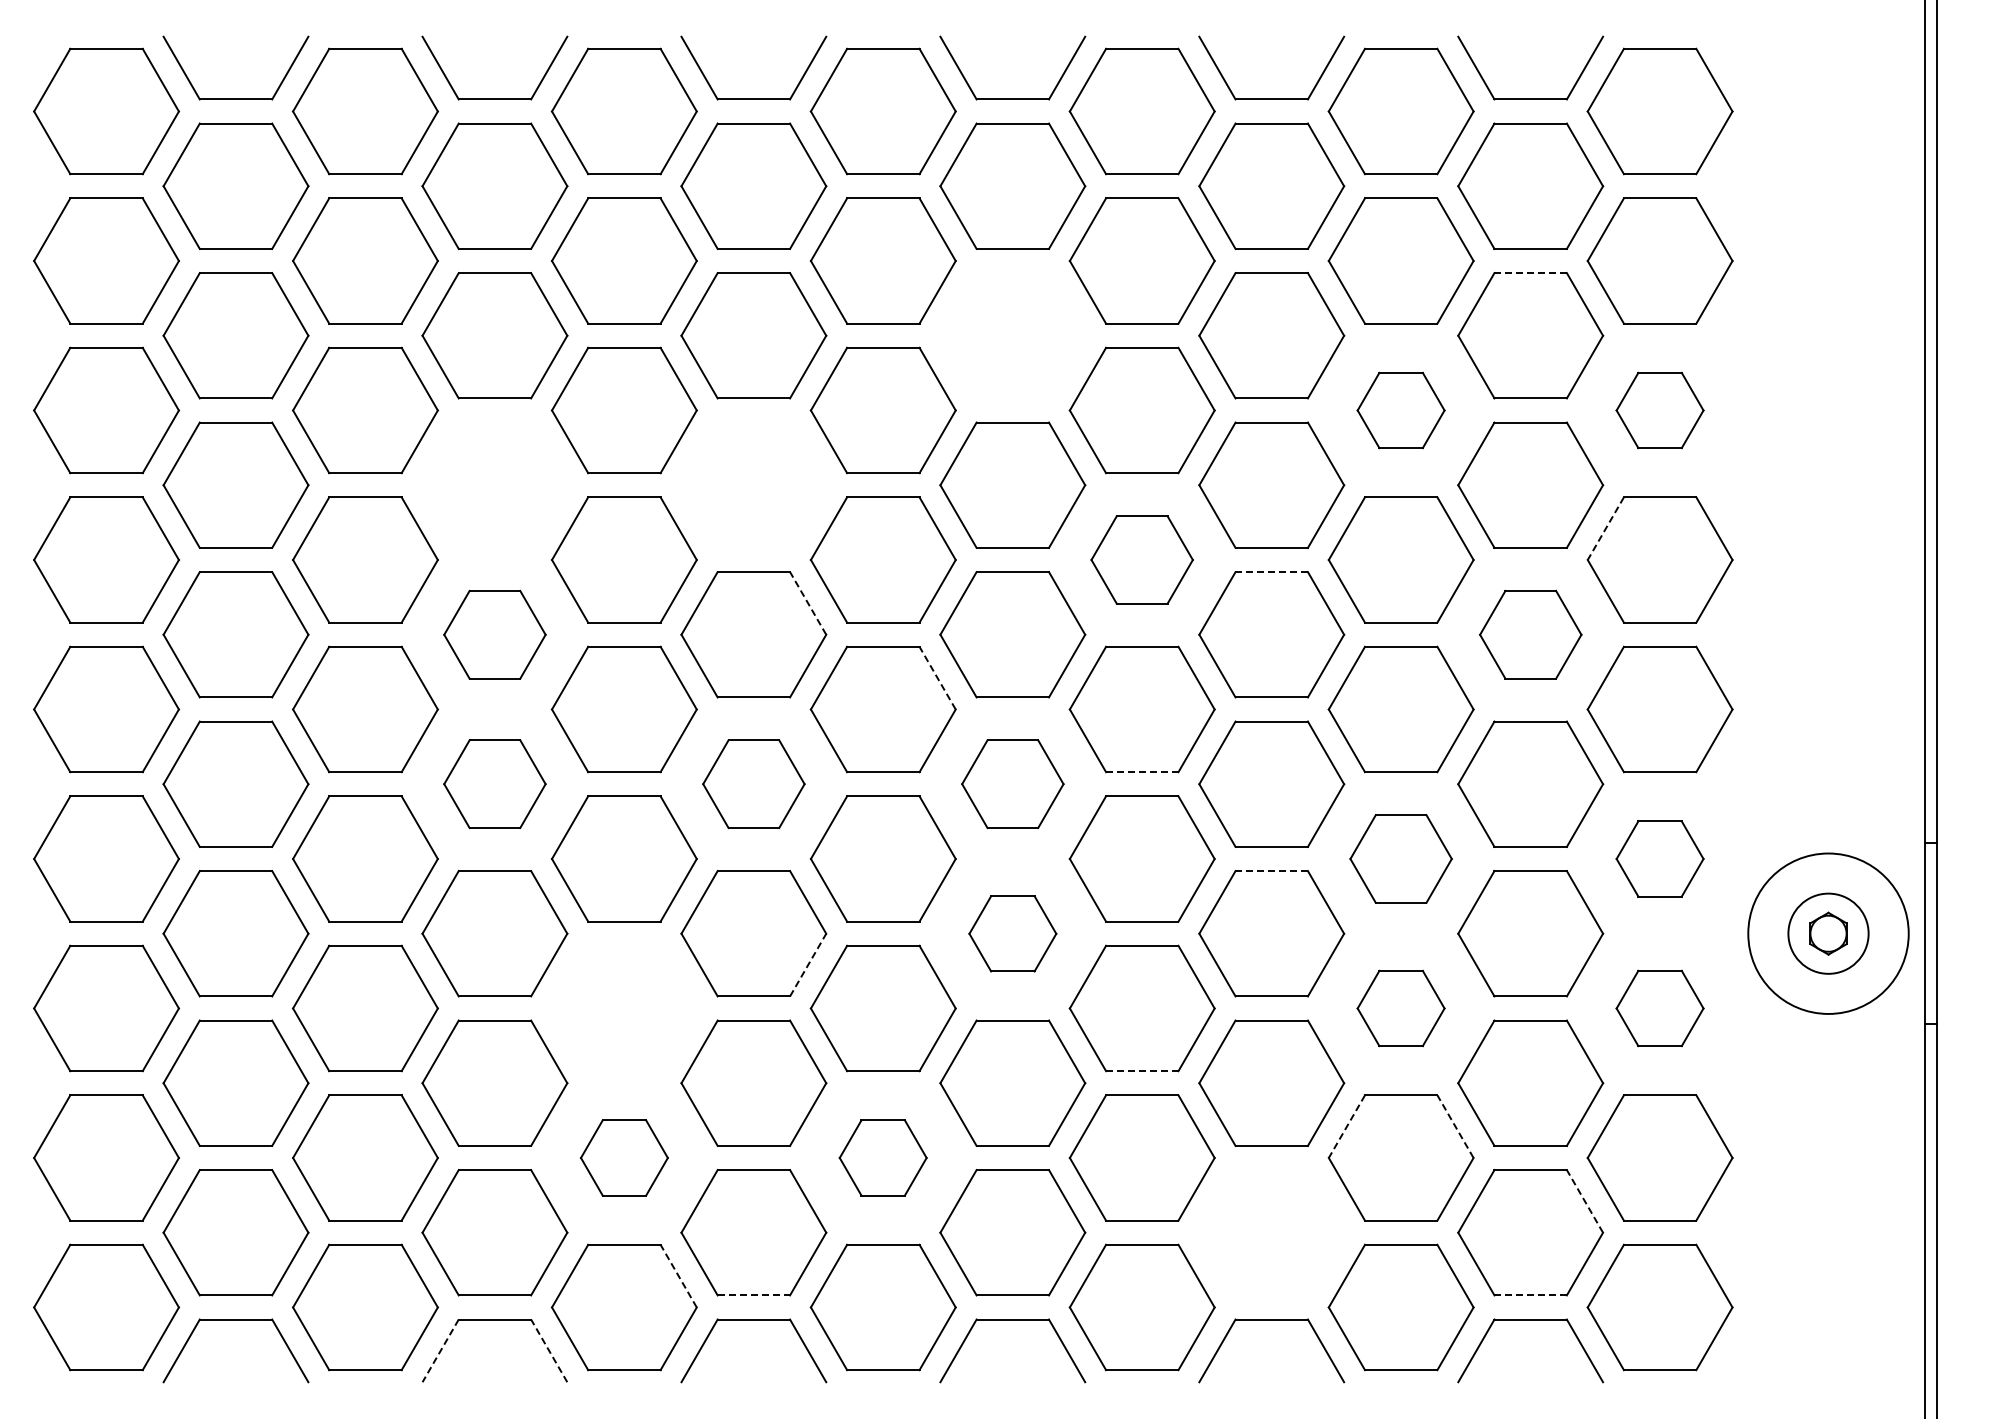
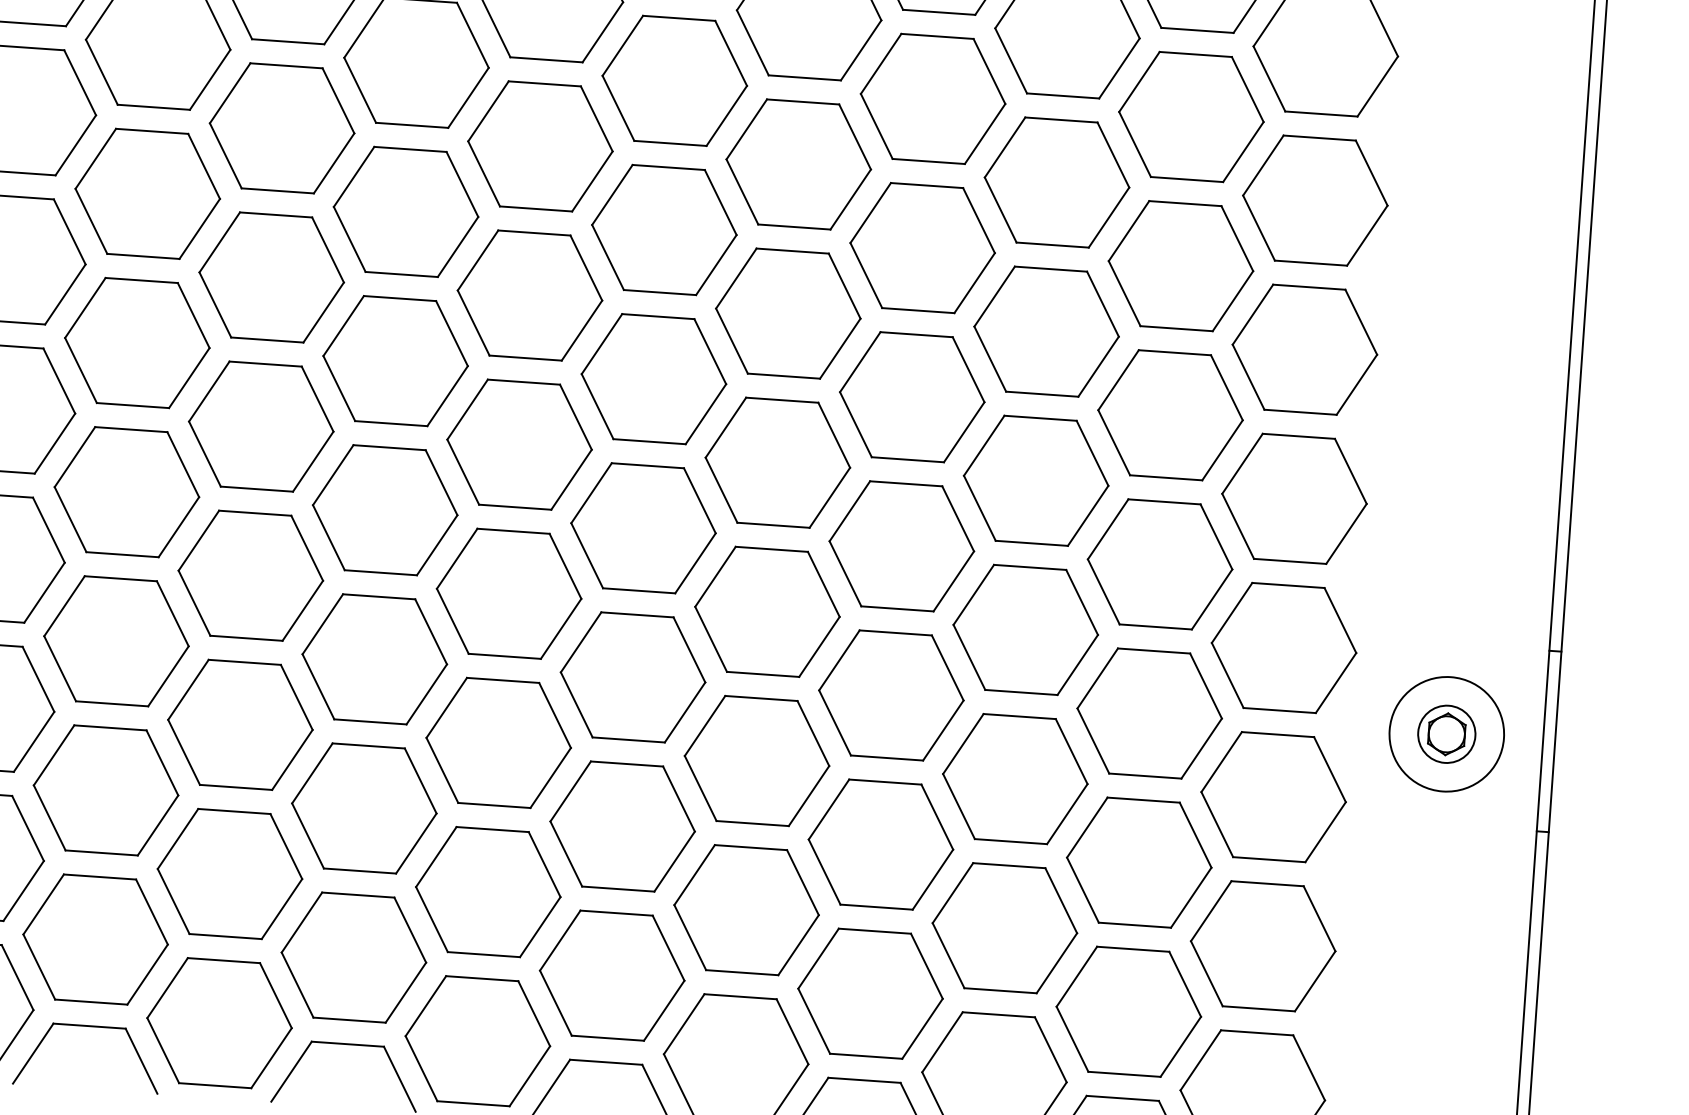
line: (1530, 273) -> (1195, 54), dashed -> solid
part: (1012, 335) -> (674, 80), added
part: (1400, 410) -> (1056, 182), size x1.67
part: (1659, 410) -> (1314, 200), size x1.67
part: (494, 484) -> (147, 193), added
part: (753, 484) -> (405, 211), added
line: (1605, 529) -> (1252, 315), dashed -> solid
part: (1141, 559) -> (787, 313), size x1.43
line: (1271, 572) -> (916, 335), dashed -> solid
line: (807, 602) -> (451, 332), dashed -> solid
part: (494, 634) -> (136, 342), size x1.43
part: (1530, 634) -> (1170, 415), size x1.43
line: (937, 677) -> (575, 416), dashed -> solid
line: (1142, 772) -> (773, 525), dashed -> solid
part: (494, 783) -> (126, 491), size x1.43
part: (753, 783) -> (384, 509), size x1.43
part: (1012, 783) -> (643, 527), size x1.43
part: (1400, 858) -> (1025, 629), size x1.43
part: (1659, 858) -> (1283, 647), size x1.67
line: (1271, 871) -> (895, 633), dashed -> solid
part: (1012, 933) -> (632, 677), size x1.67
circle: (1828, 933) -> (1446, 734), size x0.71
circle: (1828, 933) -> (1446, 734), size x0.71
line: (808, 964) -> (427, 693), dashed -> solid
part: (623, 1008) -> (239, 724), added
part: (1400, 1008) -> (1014, 779), size x1.67
part: (1659, 1008) -> (1272, 797), size x1.67
line: (1142, 1071) -> (752, 823), dashed -> solid
line: (1455, 1126) -> (1061, 900), dashed -> solid
line: (1346, 1127) -> (952, 893), dashed -> solid
part: (624, 1157) -> (230, 873), size x1.67
part: (882, 1157) -> (487, 891), size x1.67
line: (1584, 1200) -> (1184, 983), dashed -> solid
part: (1271, 1232) -> (870, 993), added
line: (678, 1275) -> (275, 995), dashed -> solid
line: (754, 1295) -> (350, 1020), dashed -> solid
line: (1531, 1295) -> (1125, 1074), dashed -> solid
line: (548, 1350) -> (140, 1060), dashed -> solid
line: (440, 1351) -> (33, 1054), dashed -> solid

